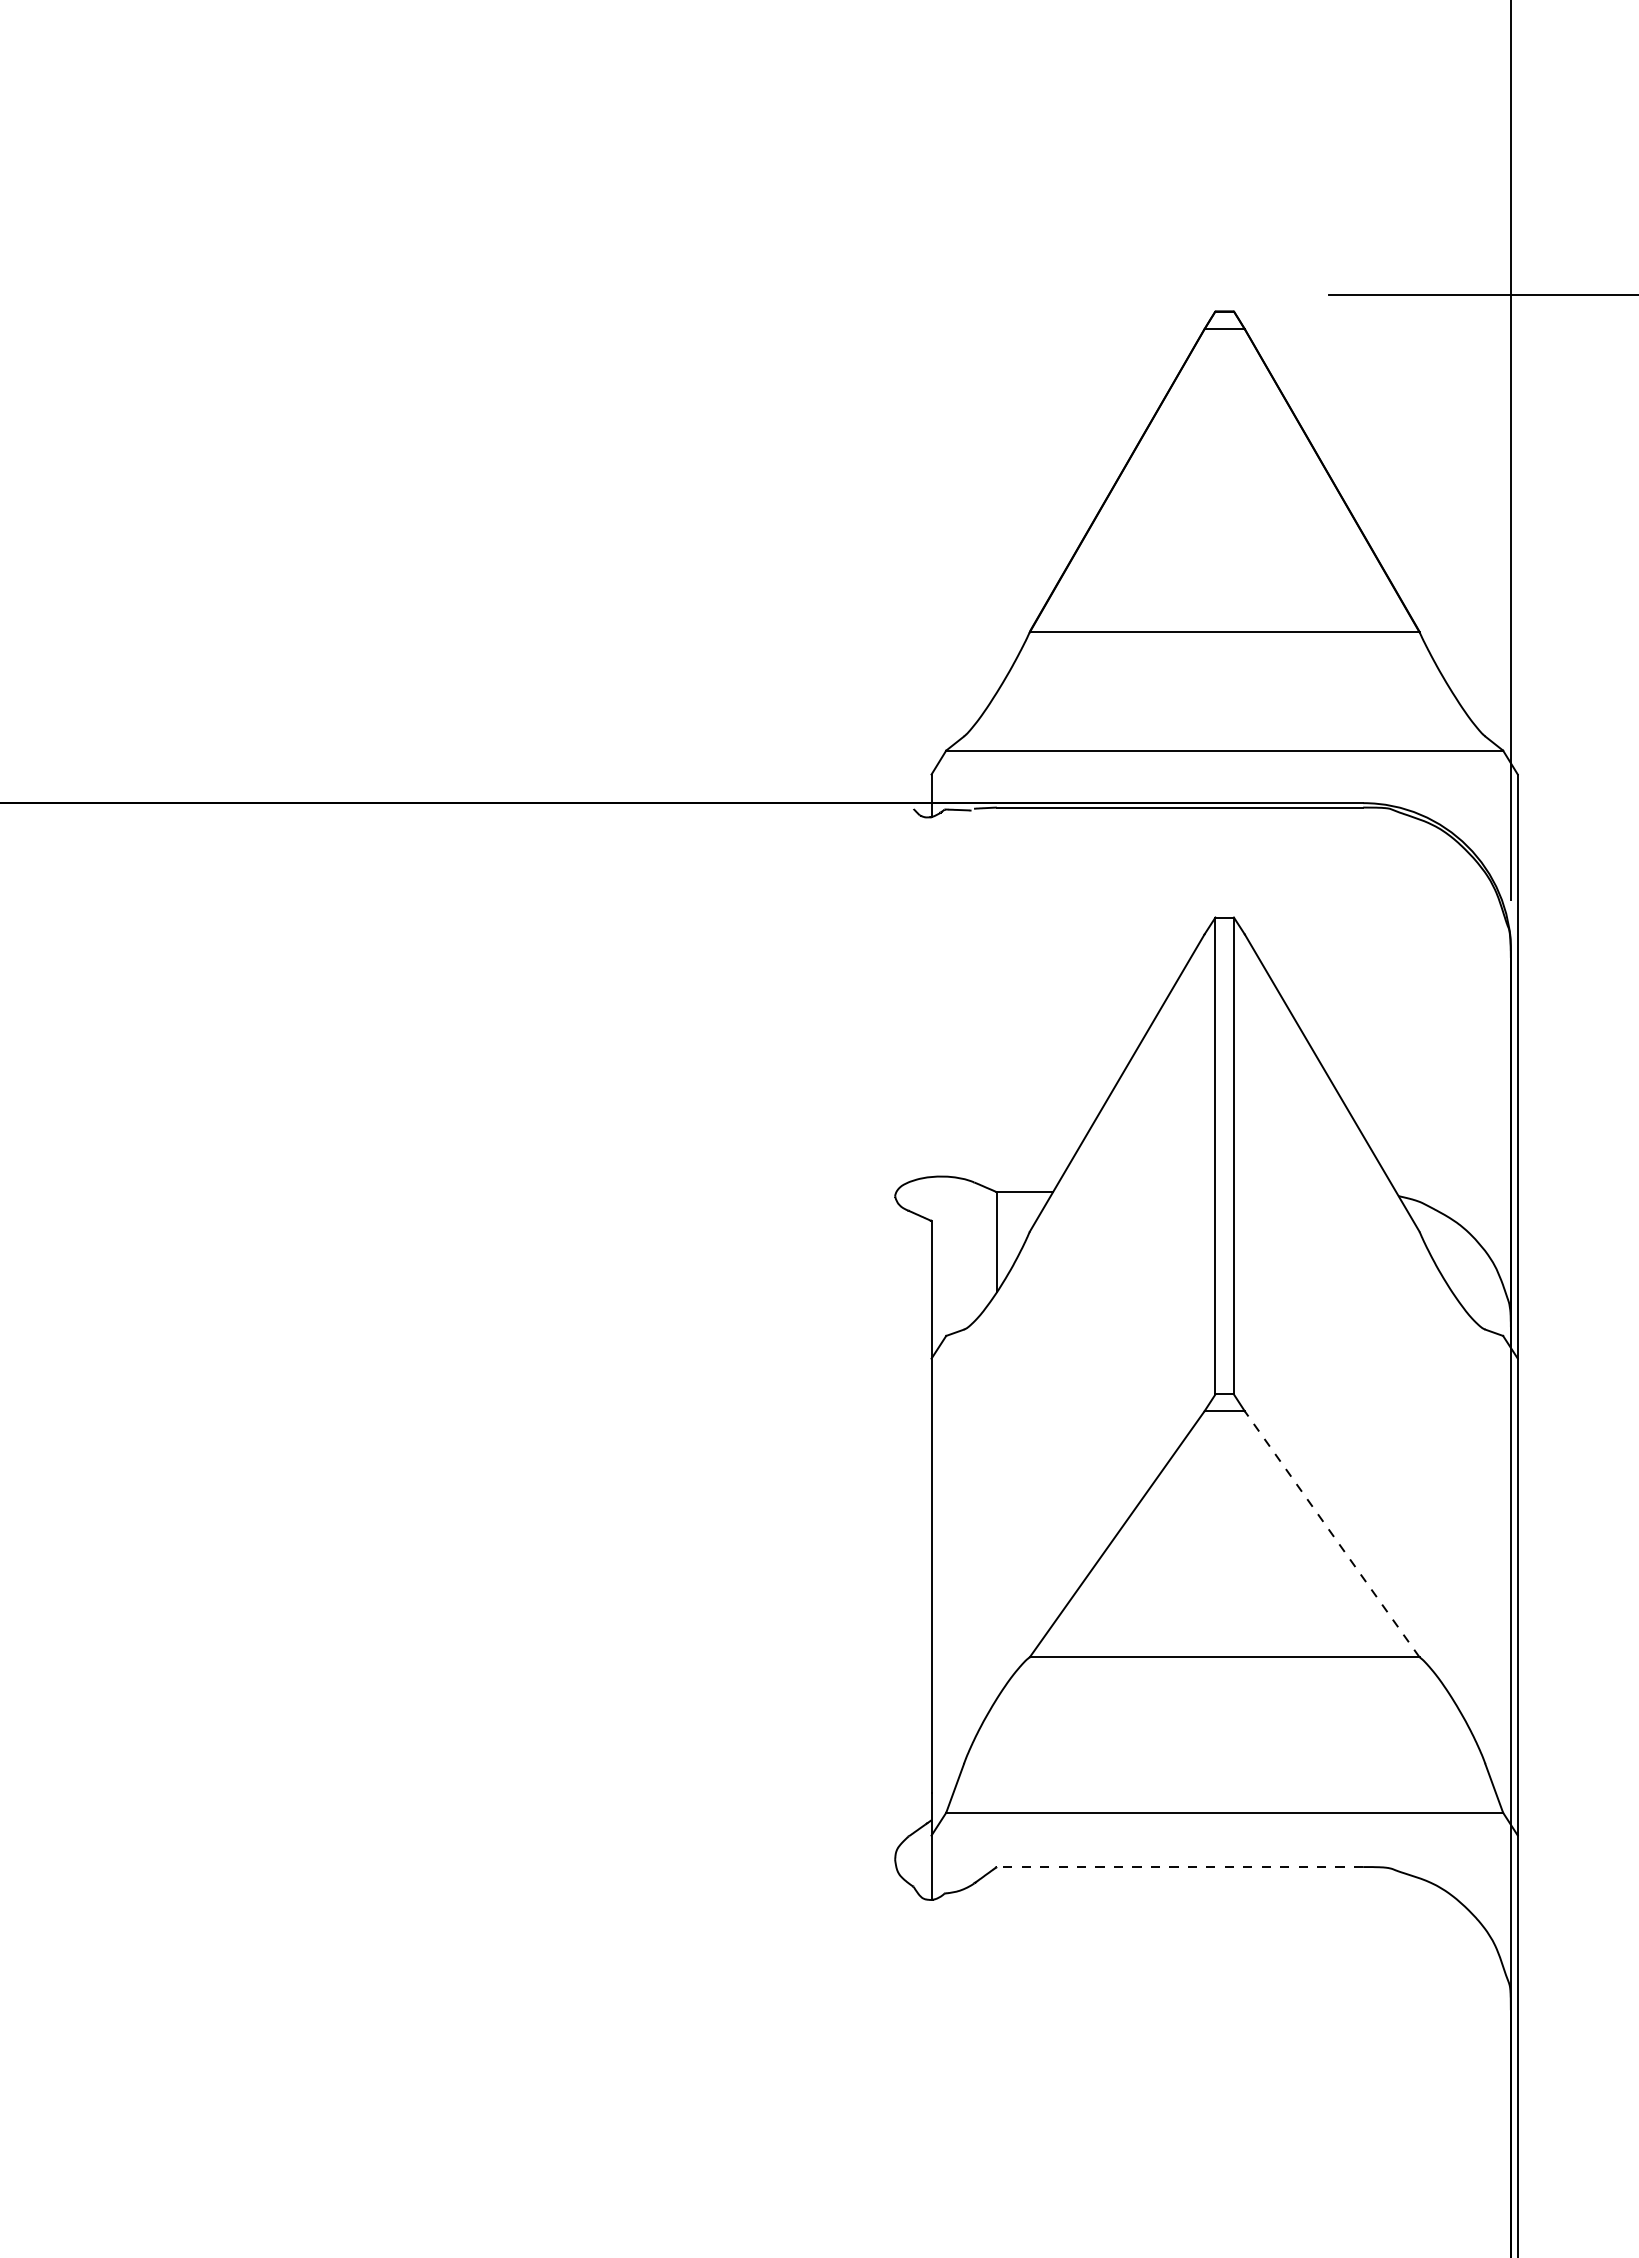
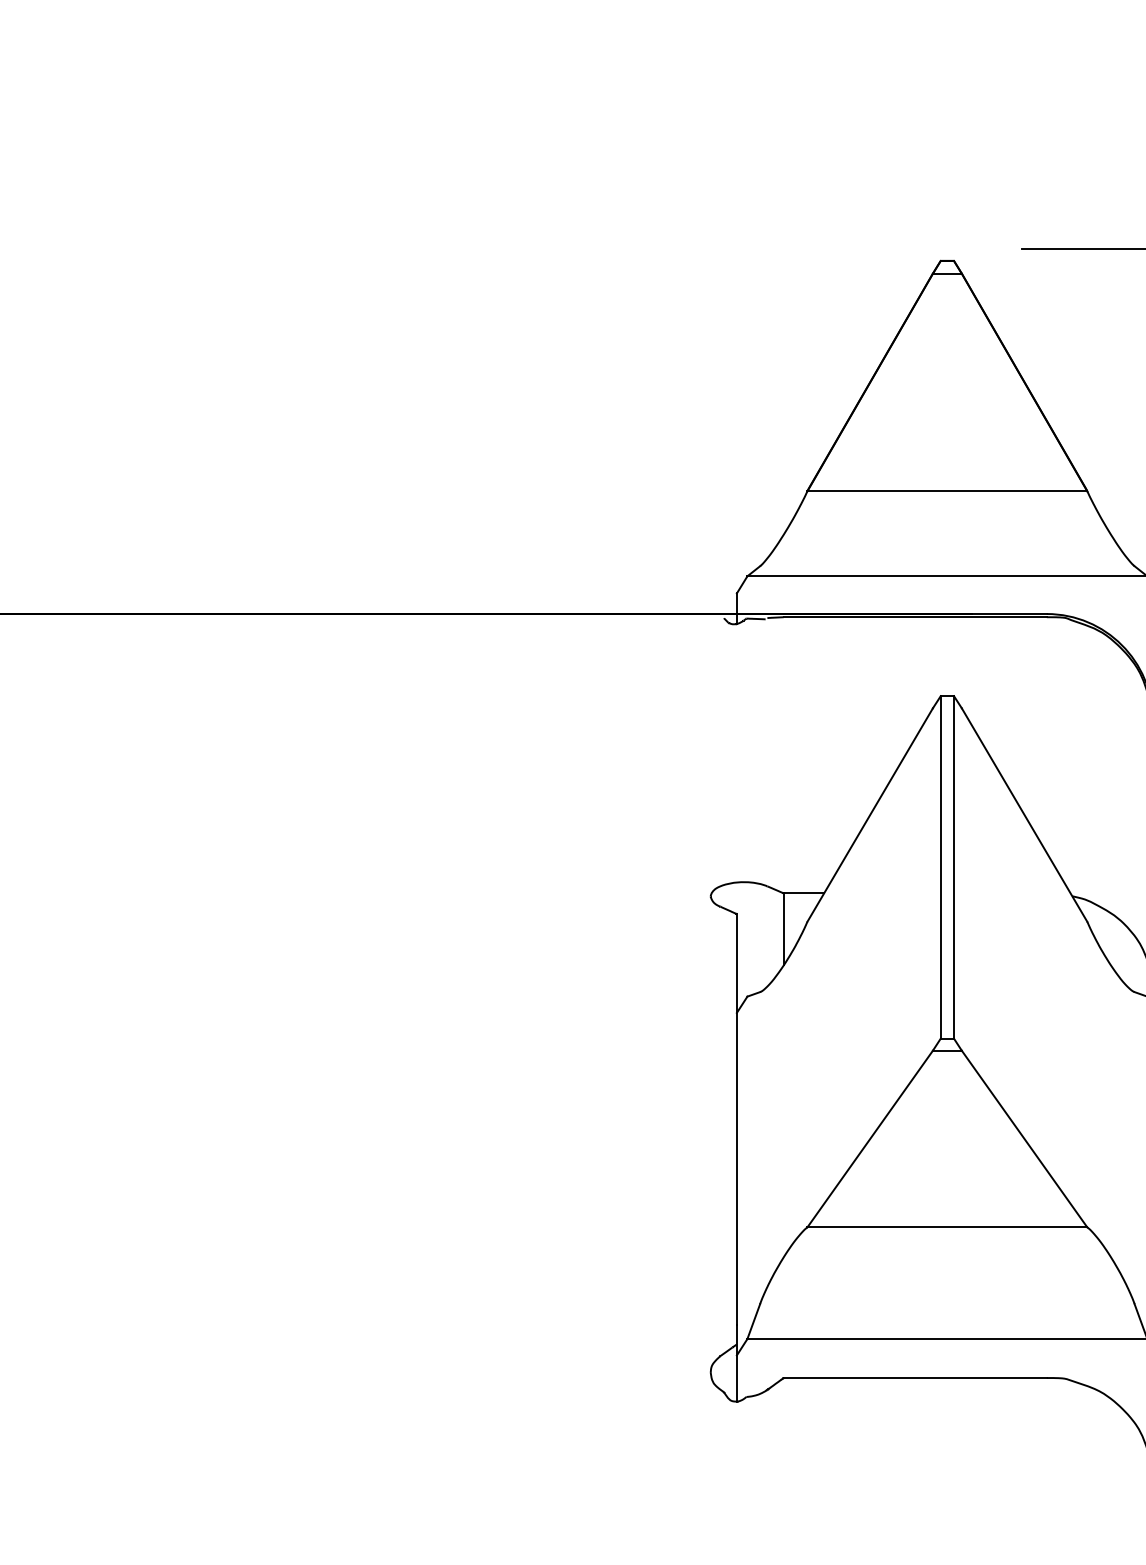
line: (1332, 1534) -> (1024, 1139), dashed -> solid
line: (1179, 1867) -> (914, 1378), dashed -> solid

